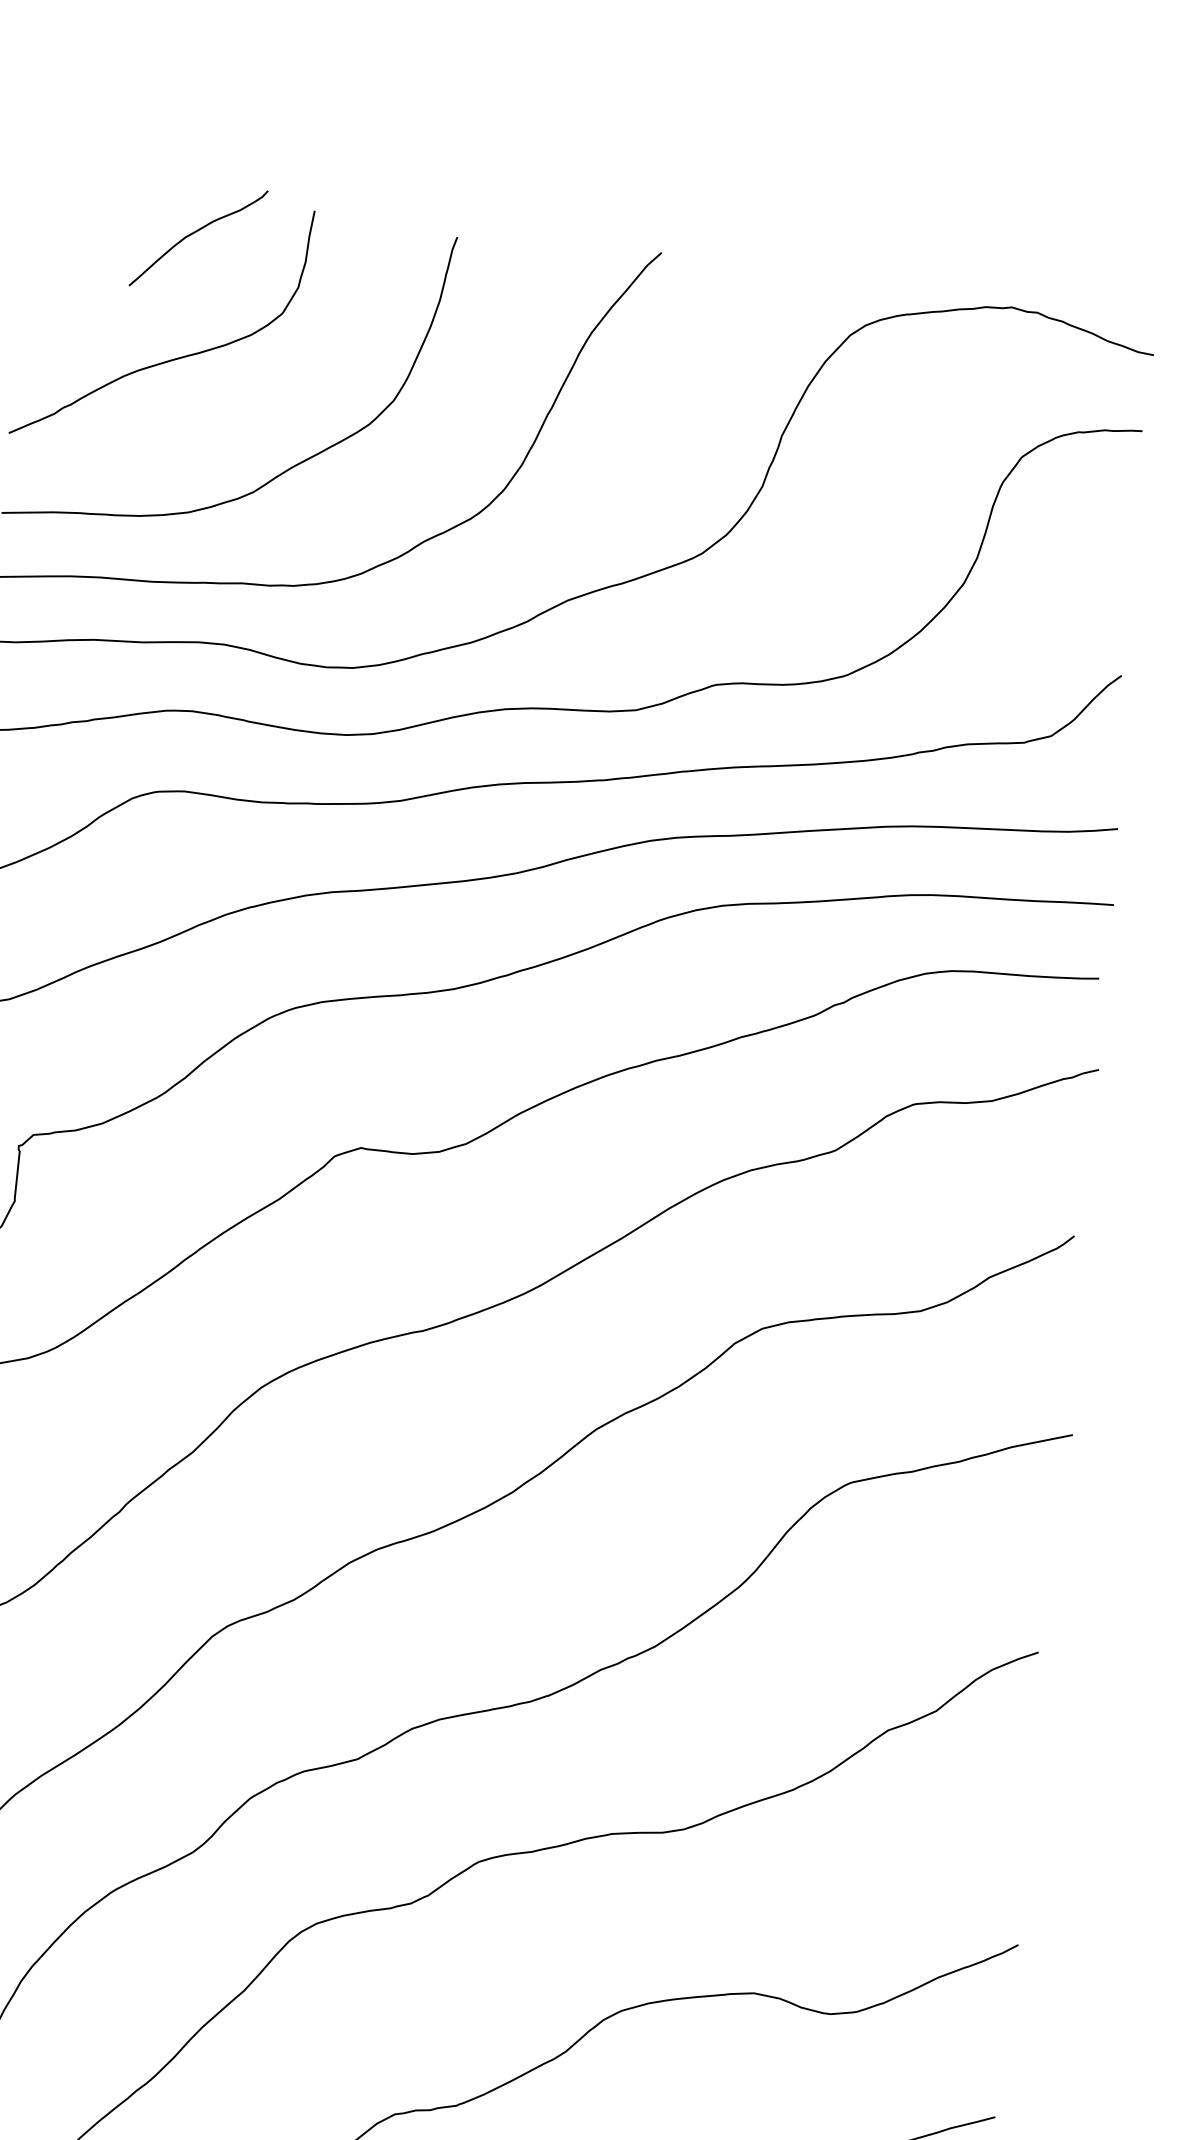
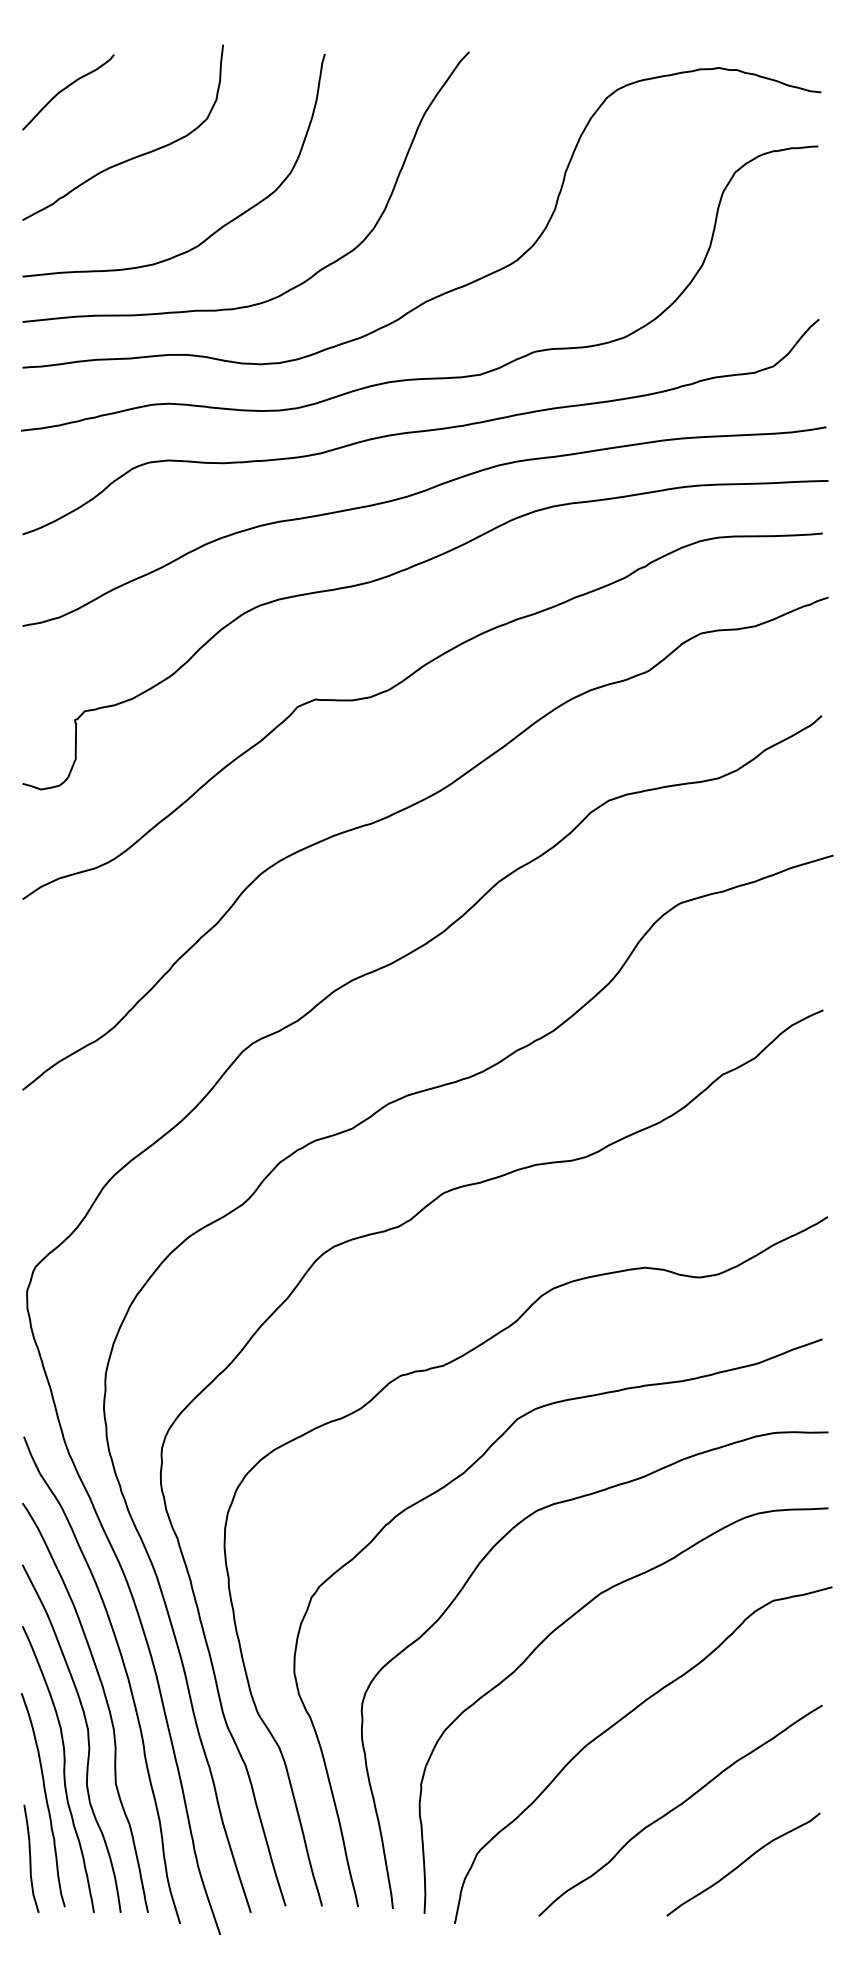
curve: (194, 233) -> (65, 89), moved

